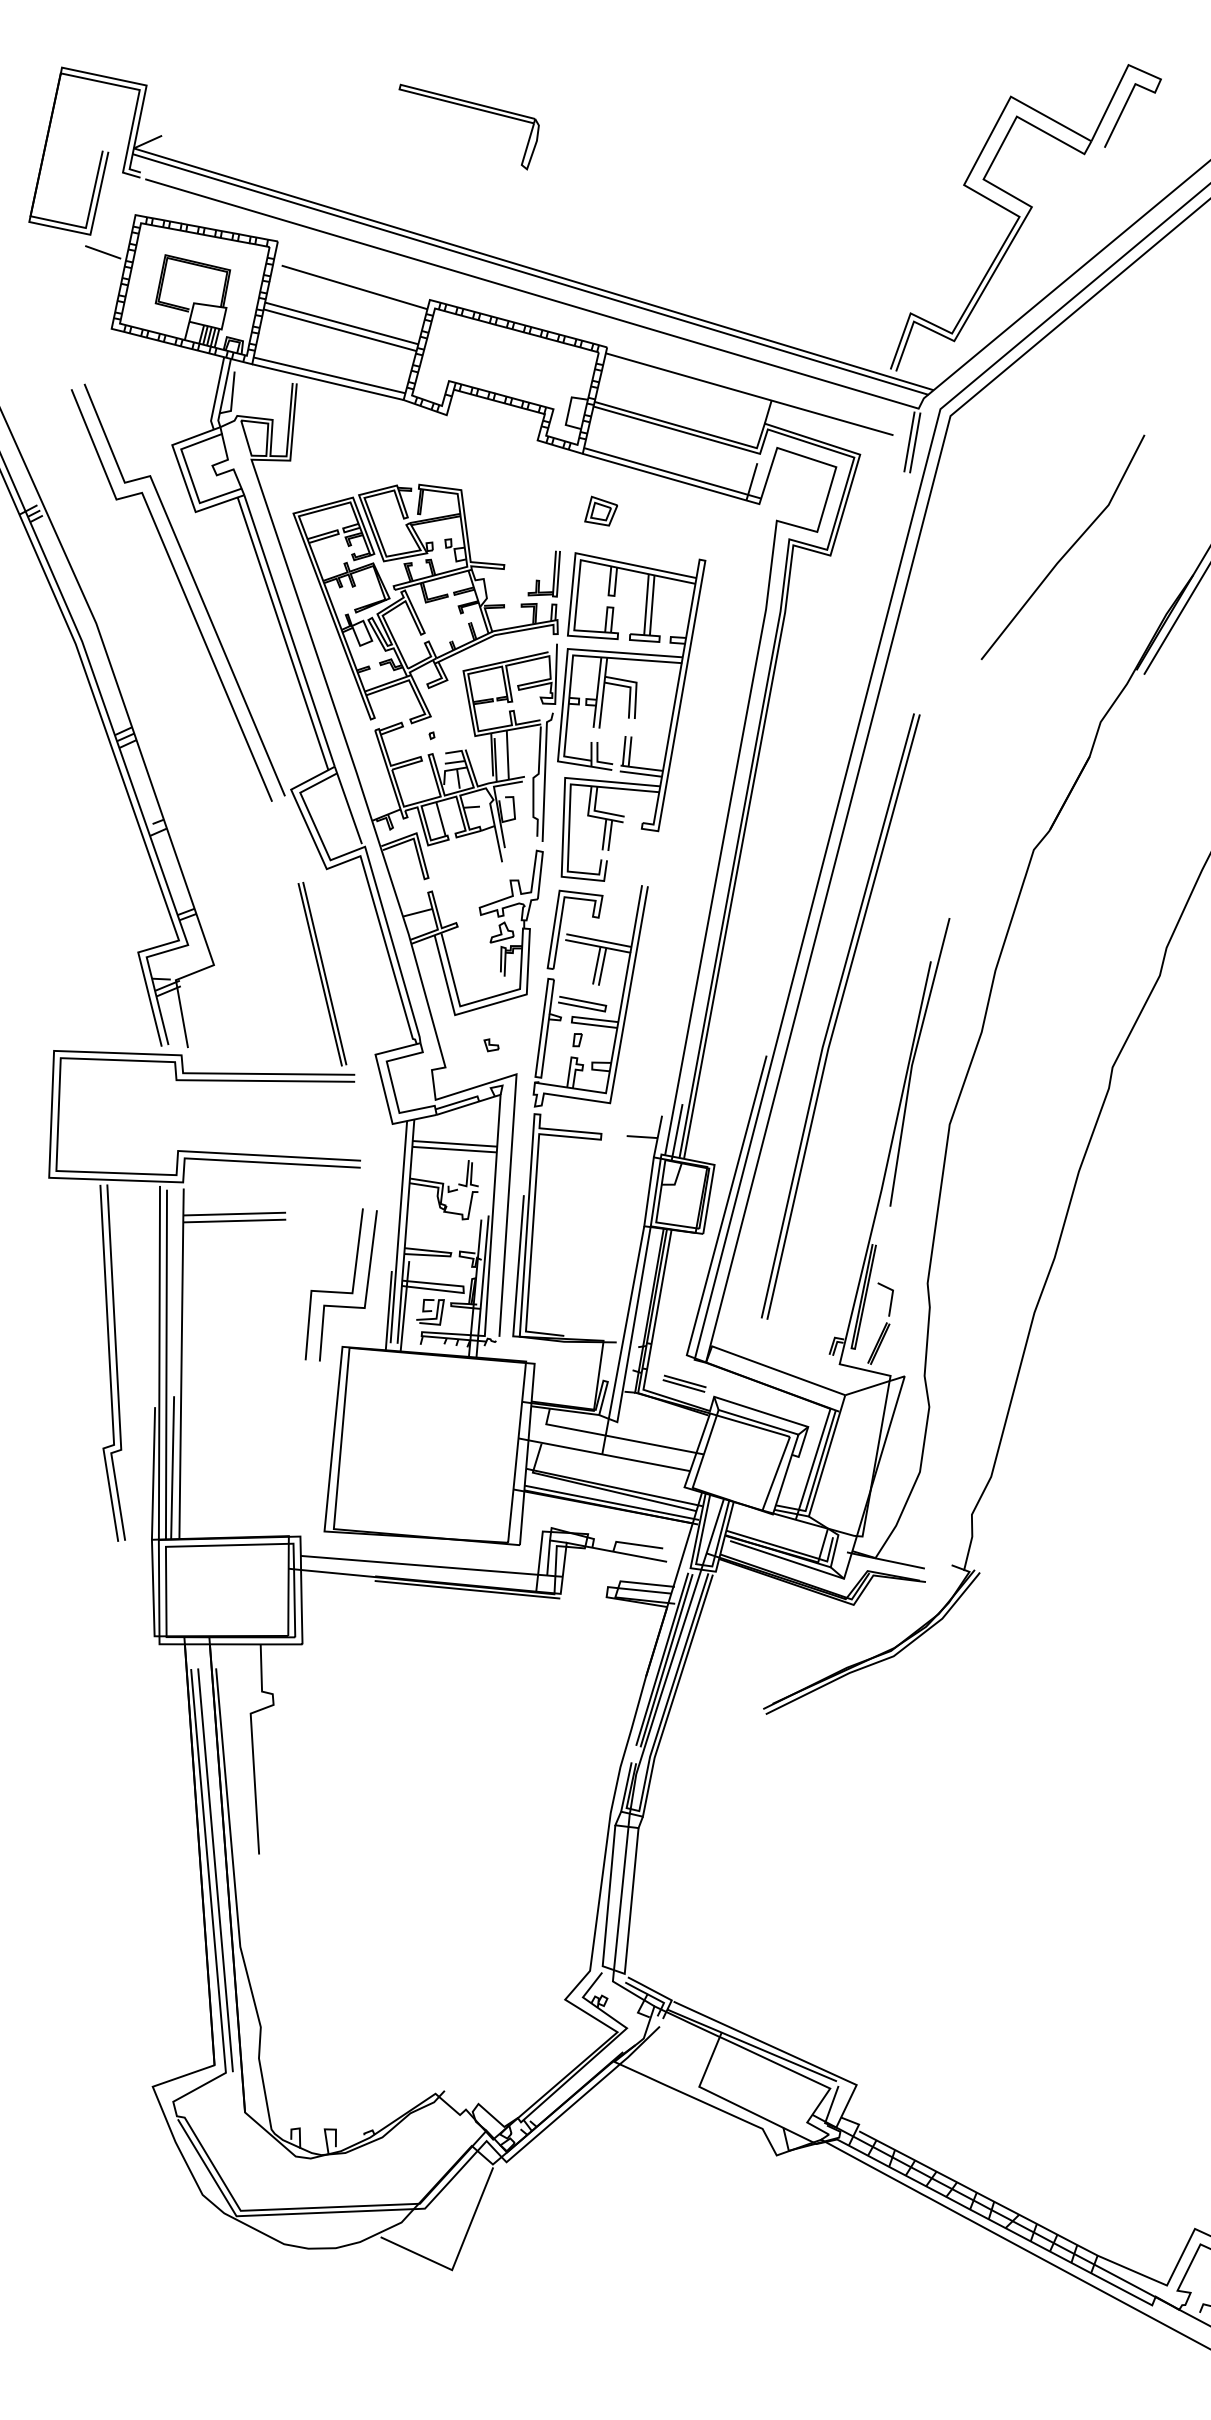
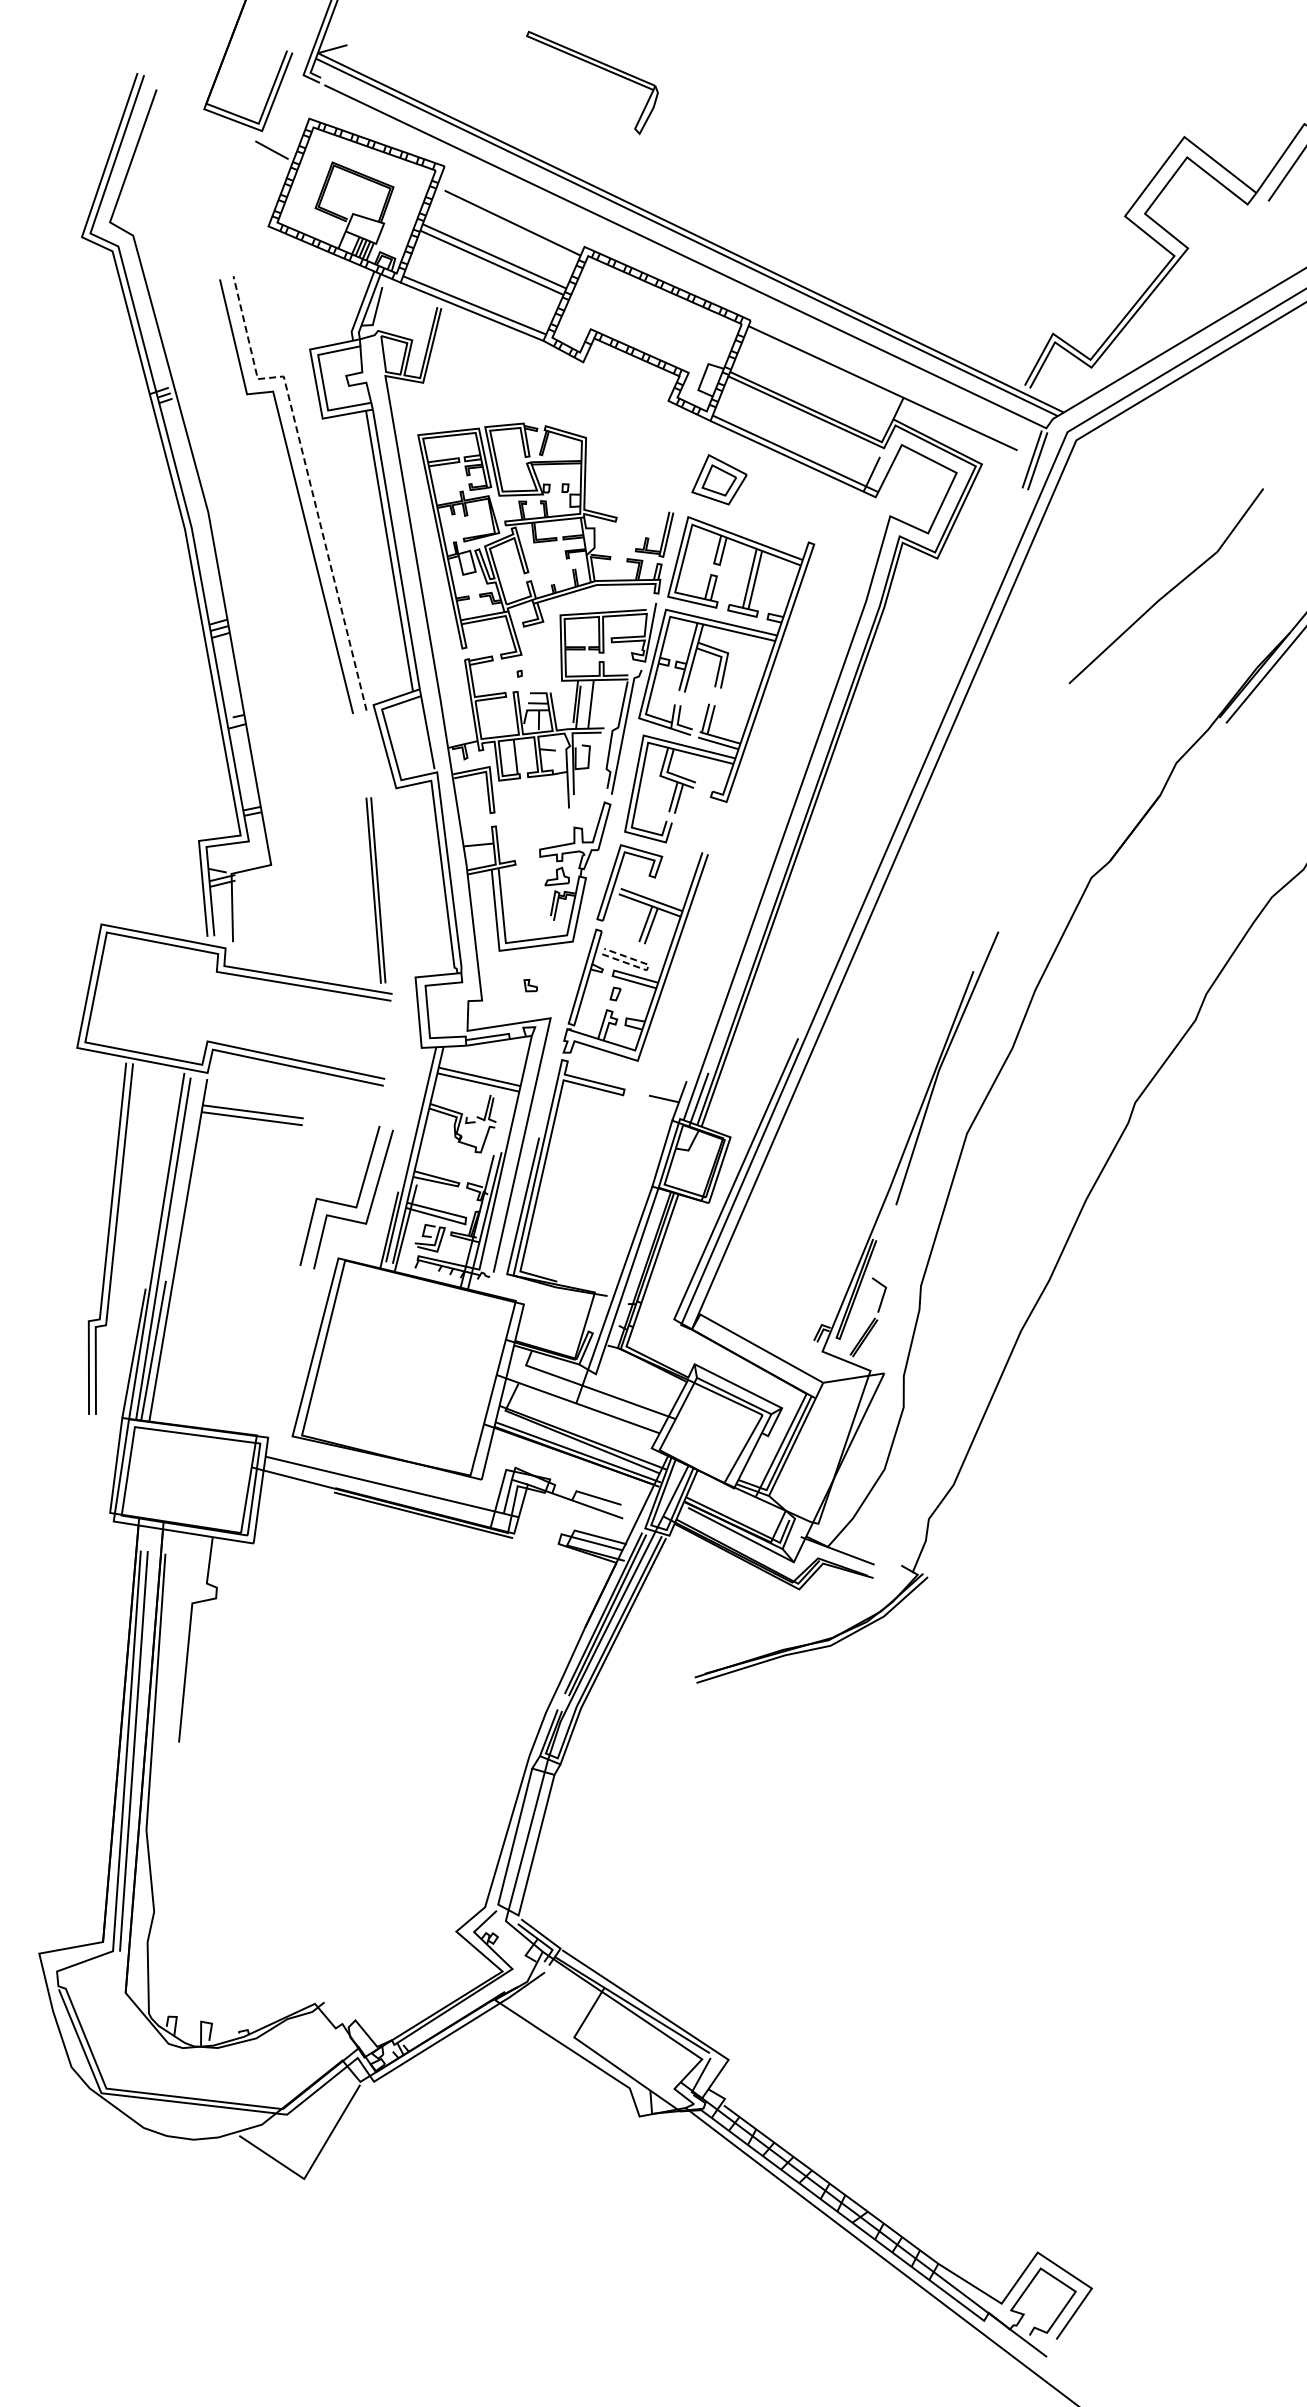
part: (474, 109) -> (597, 67), moved
part: (600, 510) -> (719, 479), size x1.6
line: (190, 573) -> (308, 478), solid -> dashed
line: (605, 1008) -> (647, 967), solid -> dashed
part: (840, 1016) -> (876, 1011), removed
part: (684, 1383) -> (667, 1346), removed

